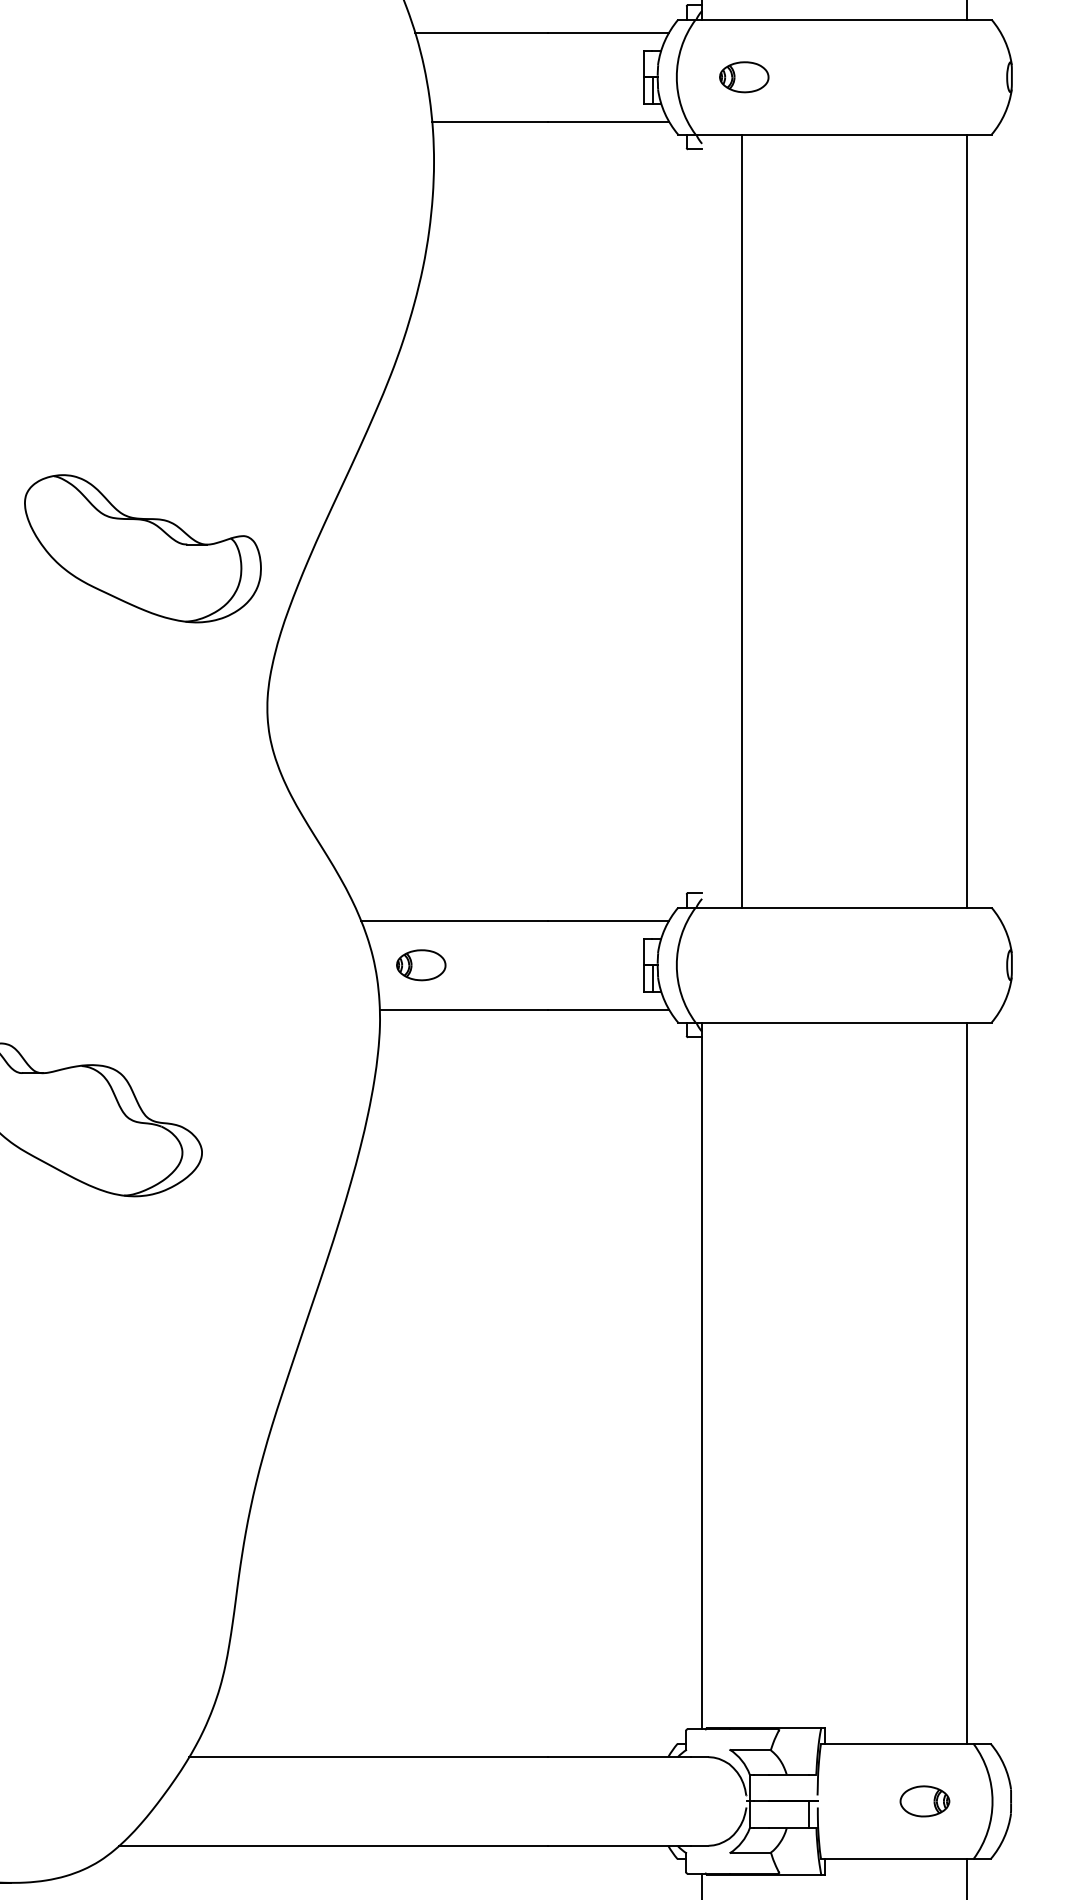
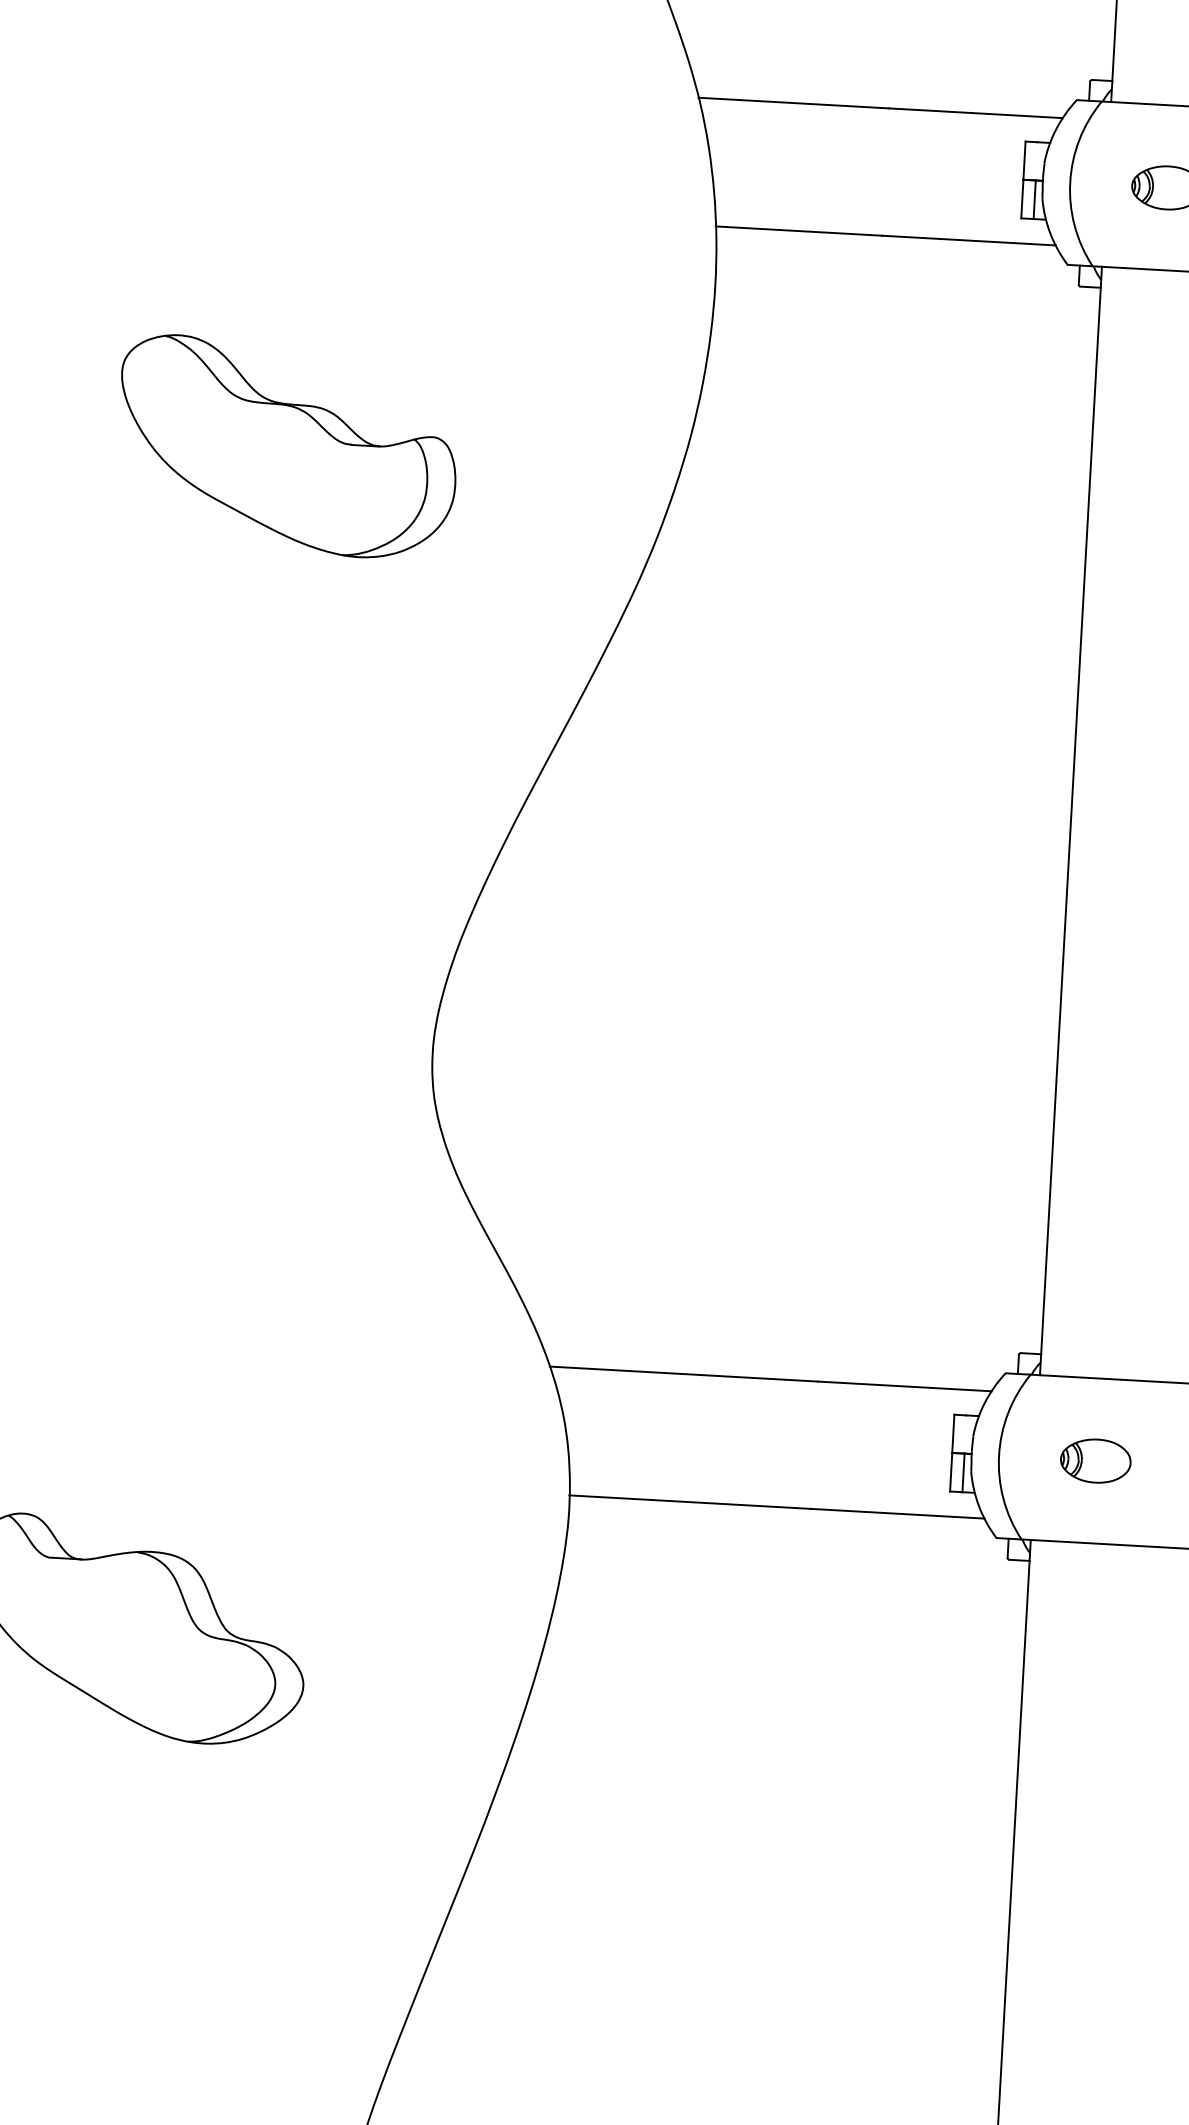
line: (742, 520) -> (1071, 820), moved
part: (142, 548) -> (287, 446), moved
part: (421, 965) -> (1096, 1461), moved

